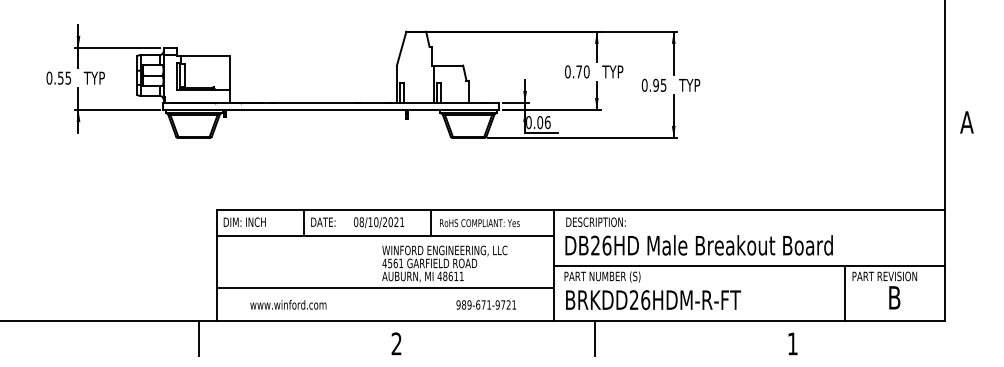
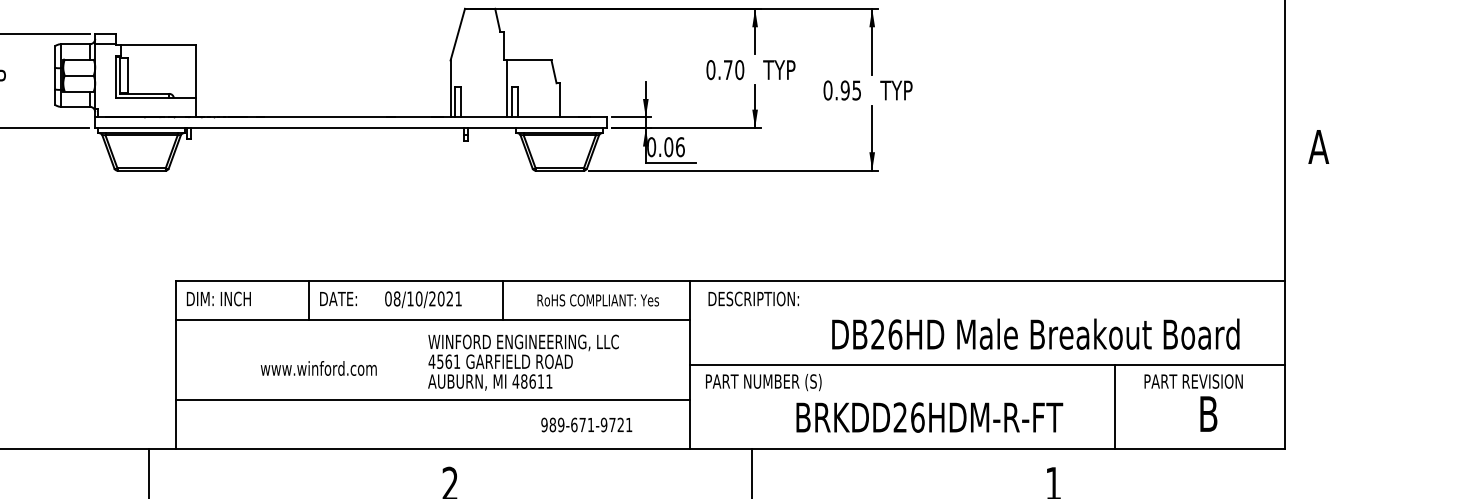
text: (479, 223) -> (597, 300), moved
text: (698, 245) -> (1034, 334), moved
line: (845, 292) -> (1115, 405), moved
text: (653, 300) -> (929, 418), moved
text: (288, 304) -> (318, 367), moved

